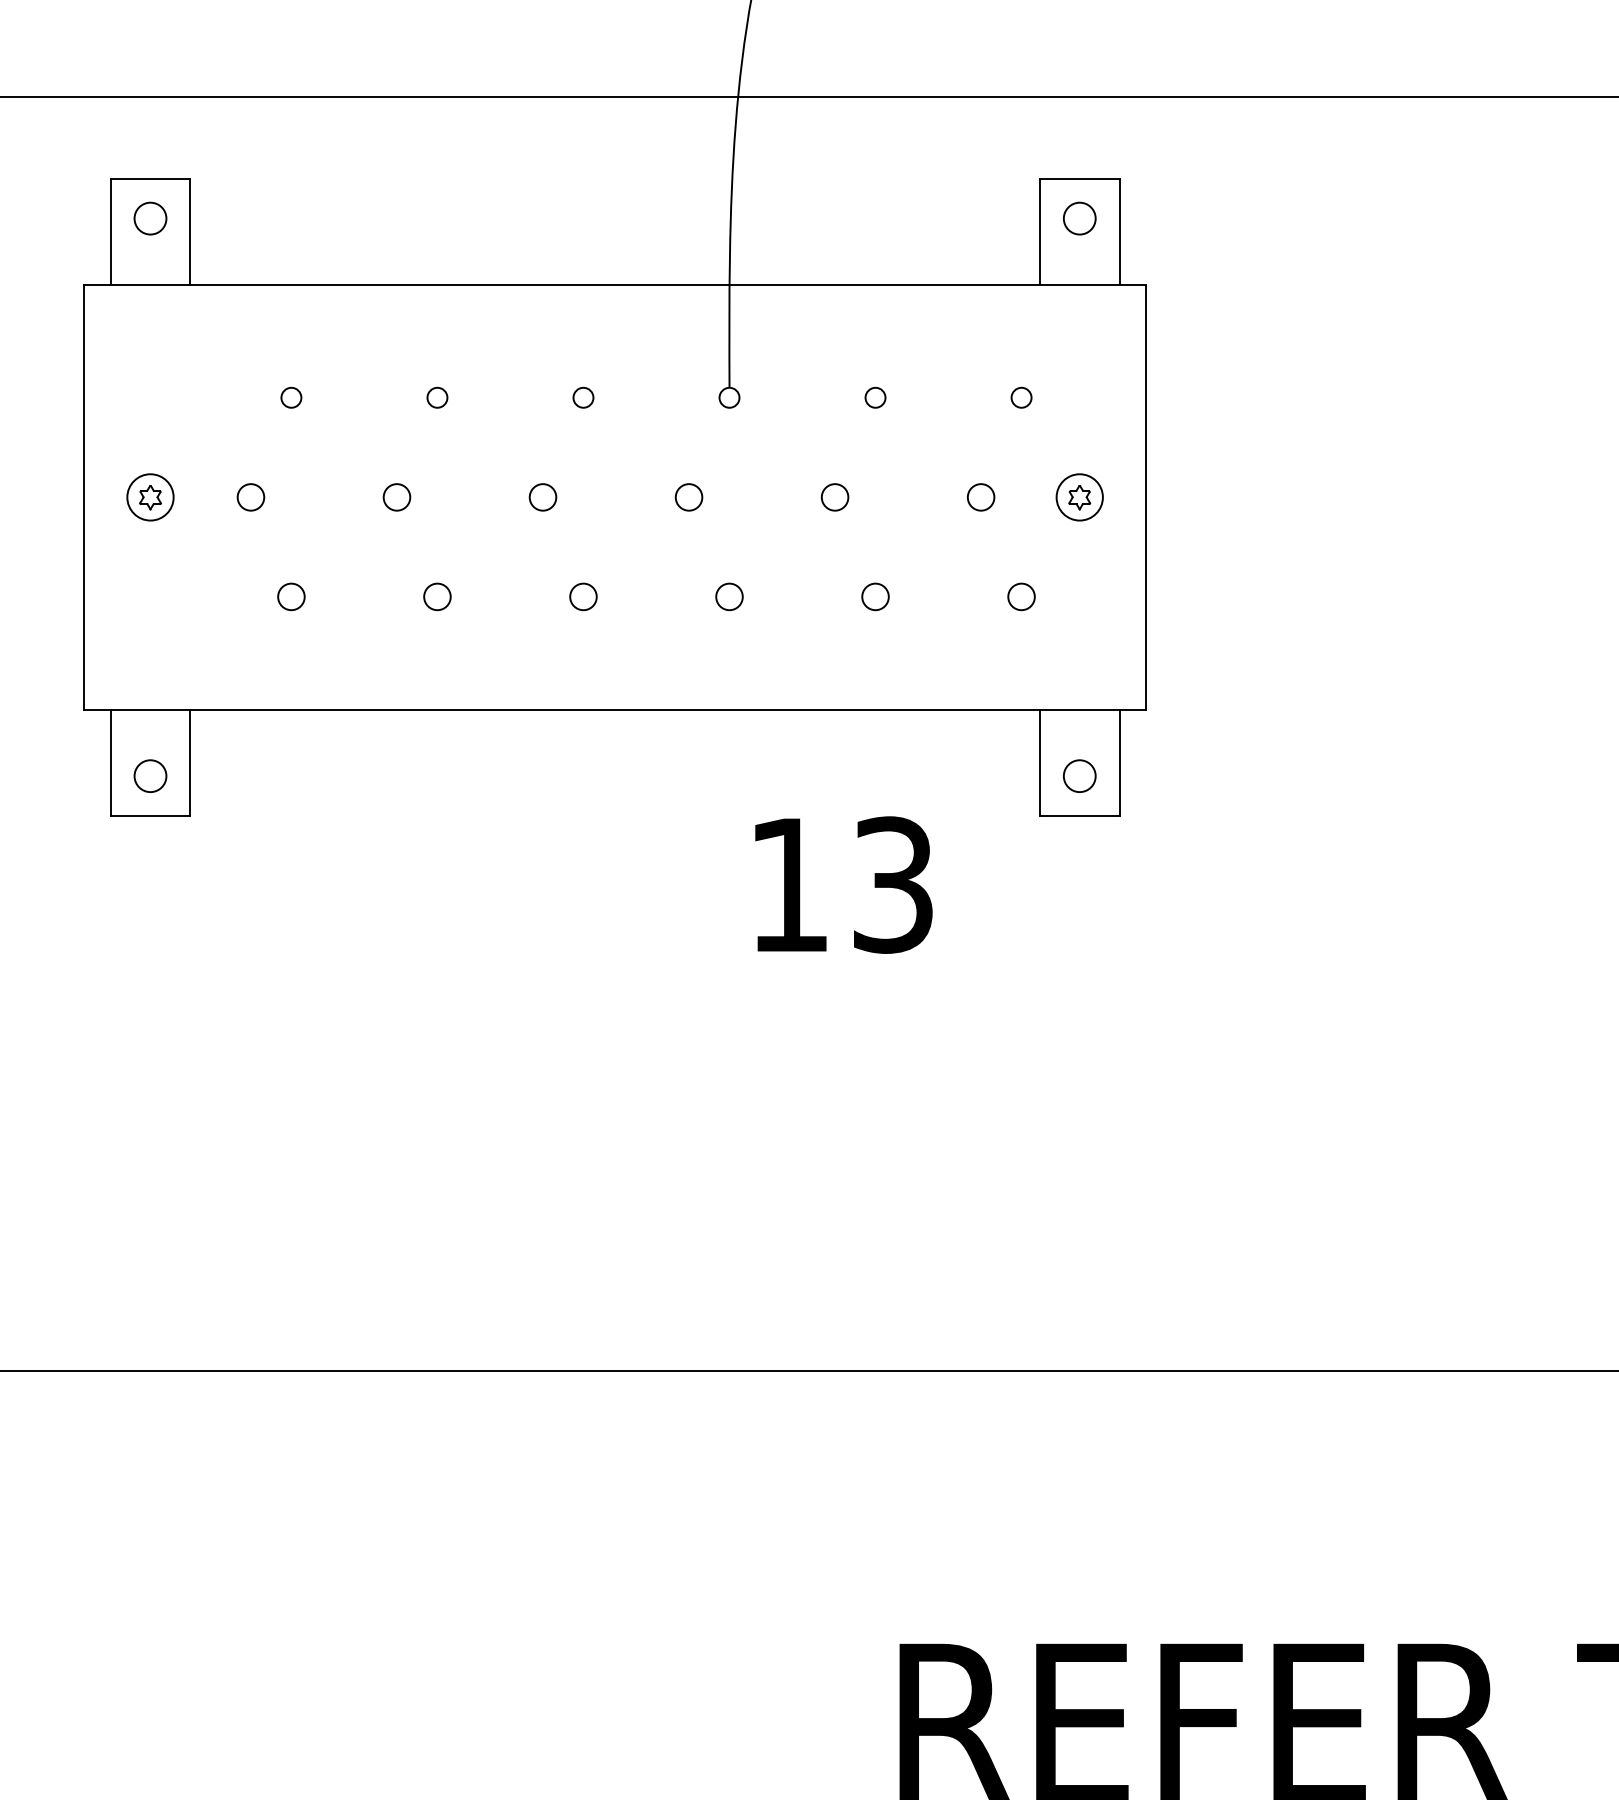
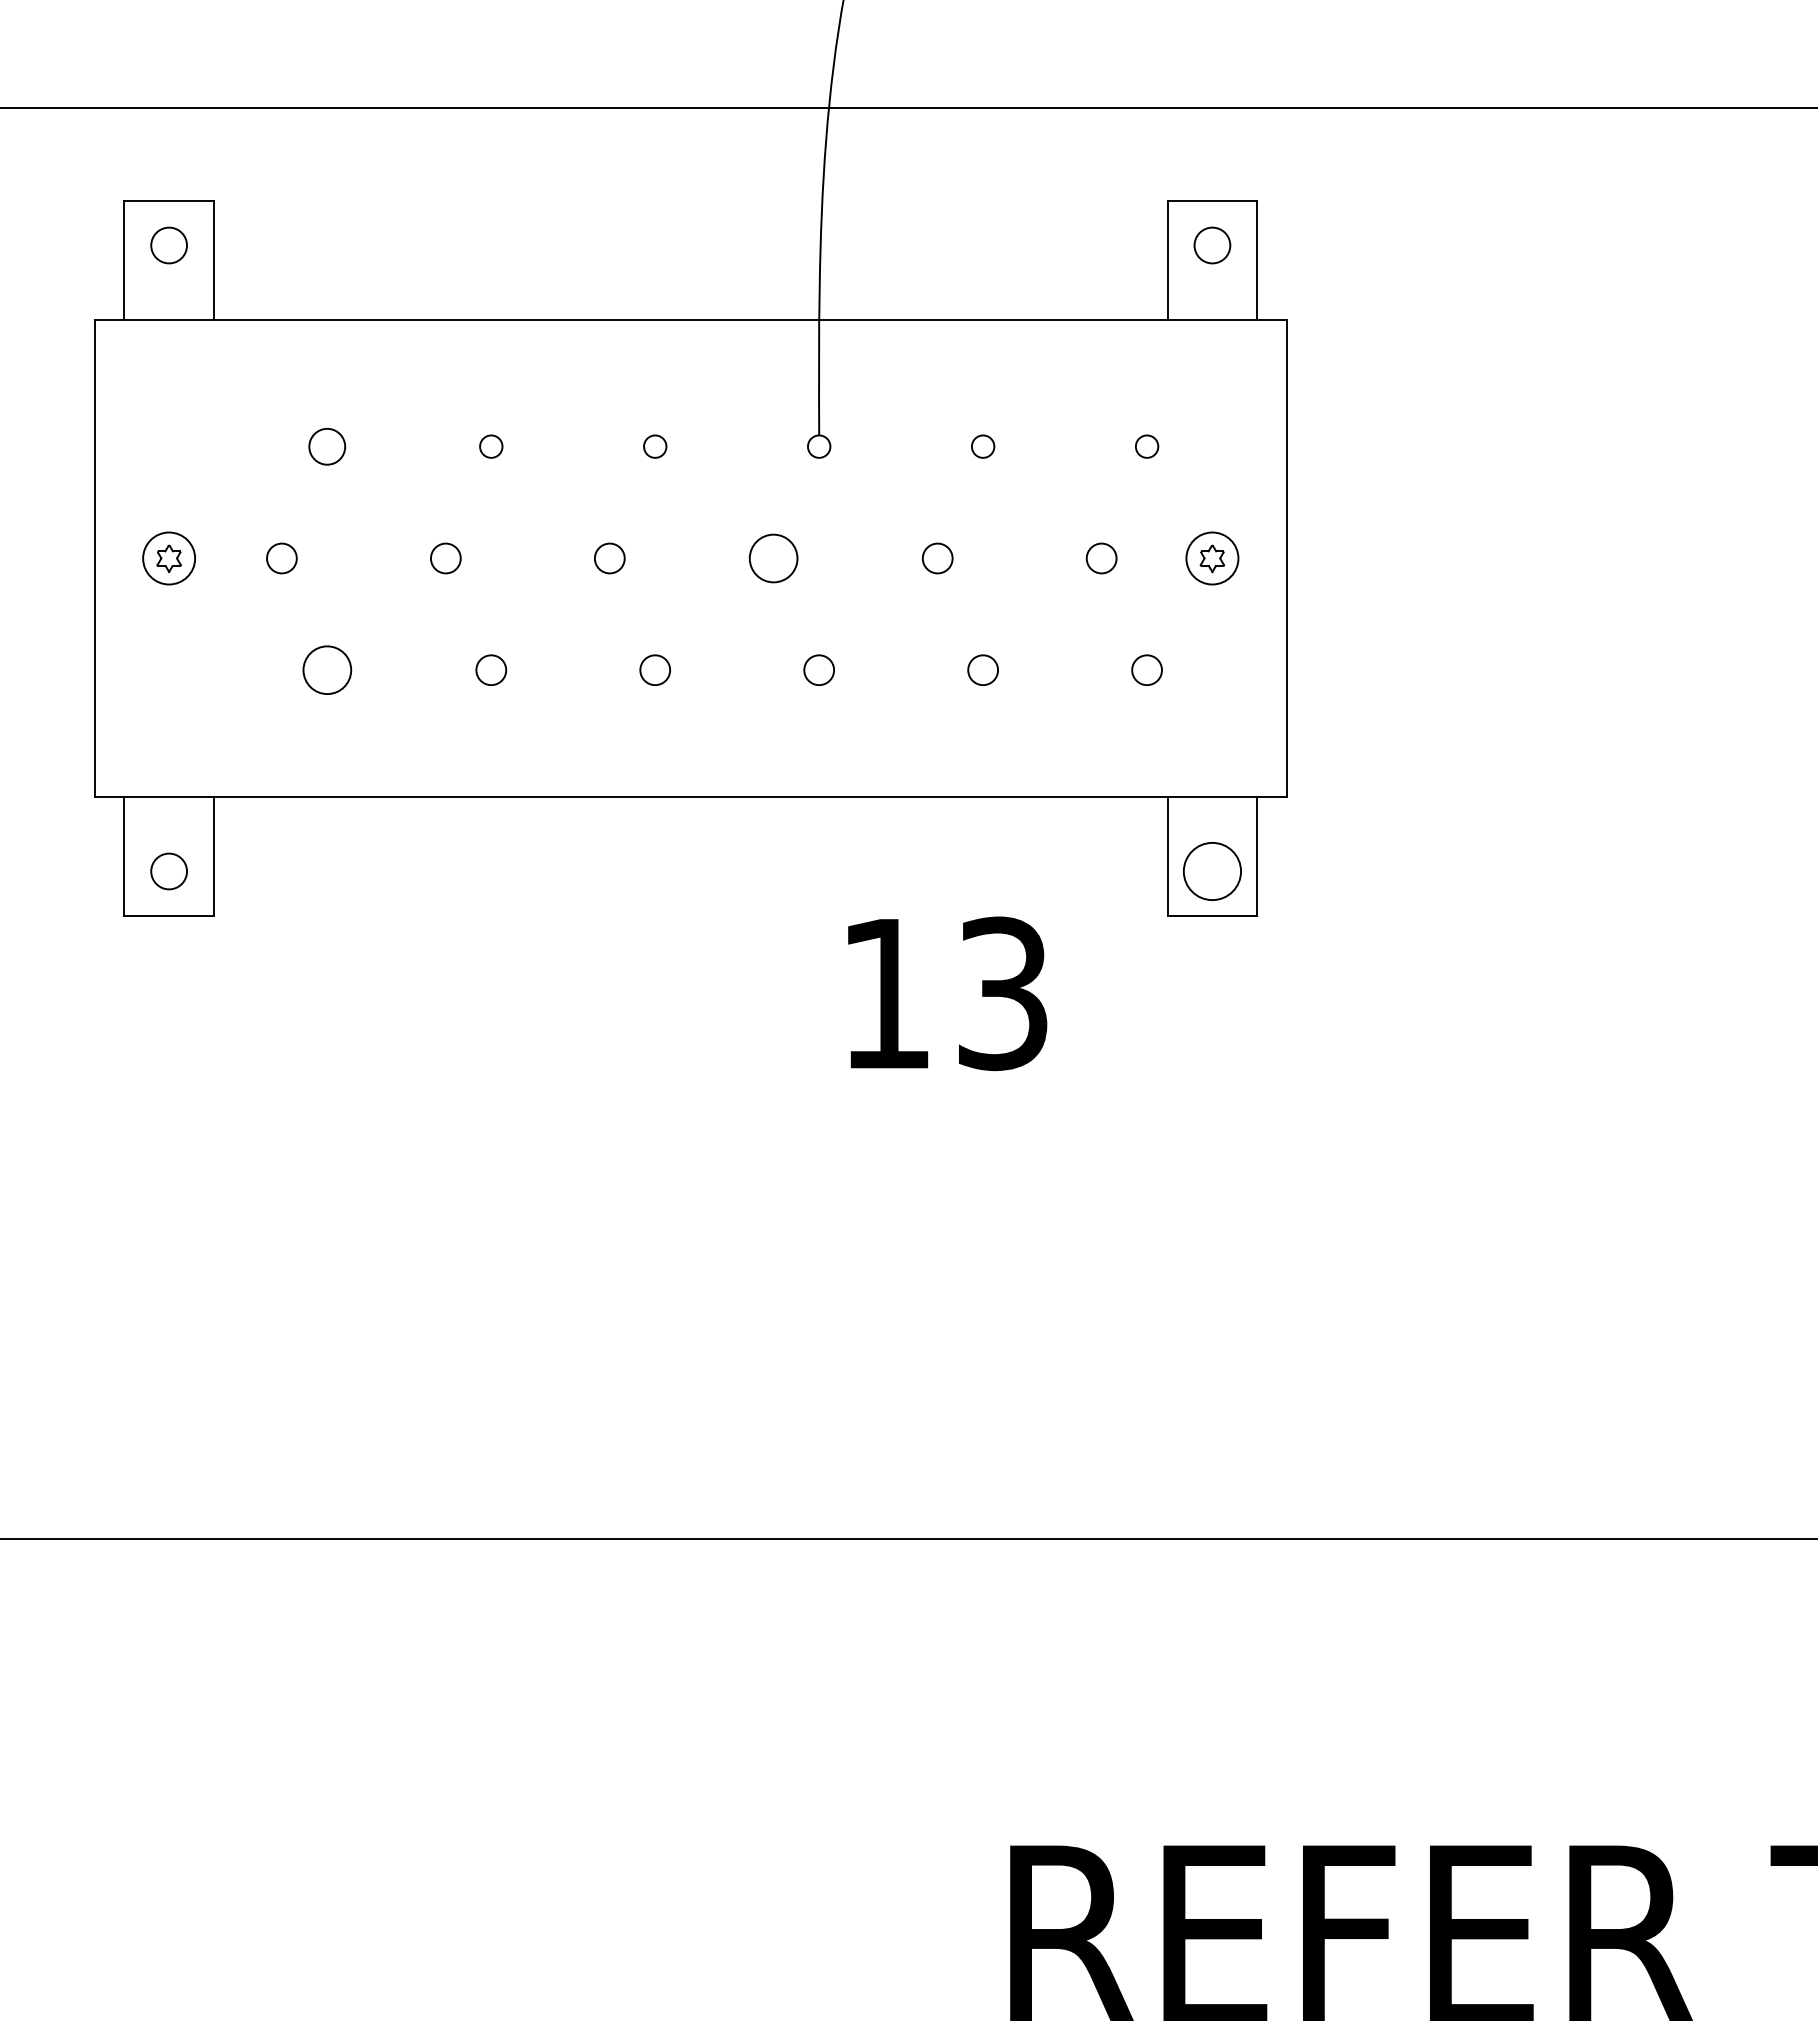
circle: (291, 397) -> (327, 446), size x1.6
circle: (688, 497) -> (773, 558), size x1.6
circle: (291, 597) -> (327, 670), size x1.6
circle: (1079, 776) -> (1212, 871), size x1.6

